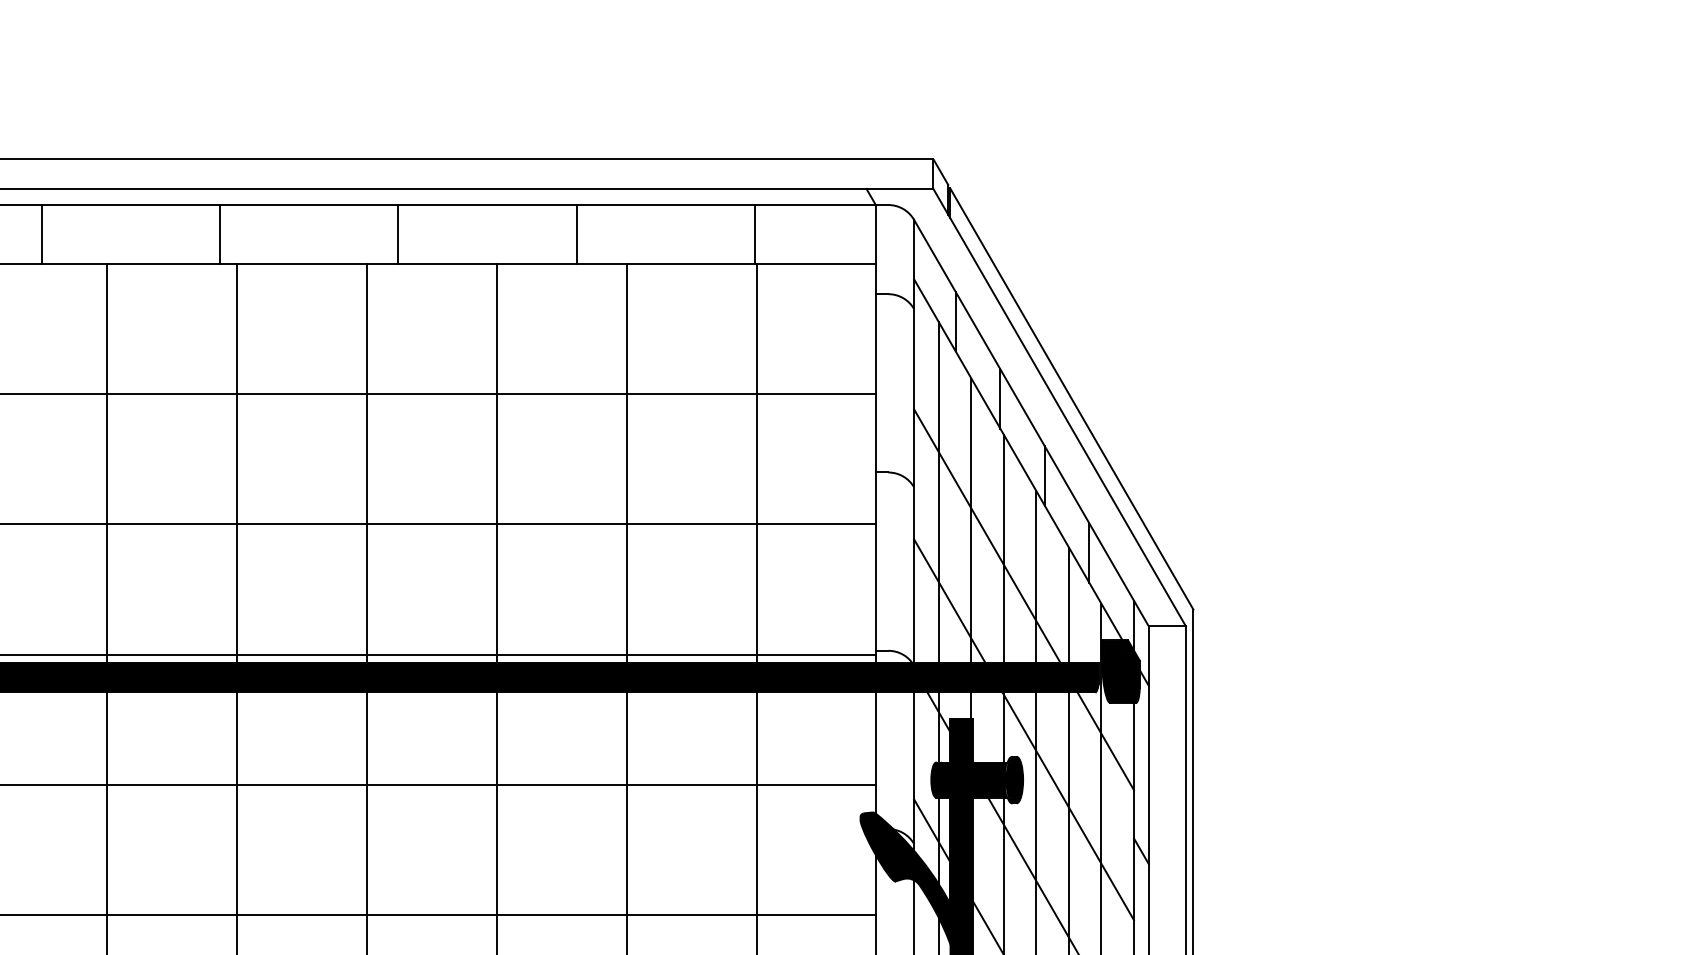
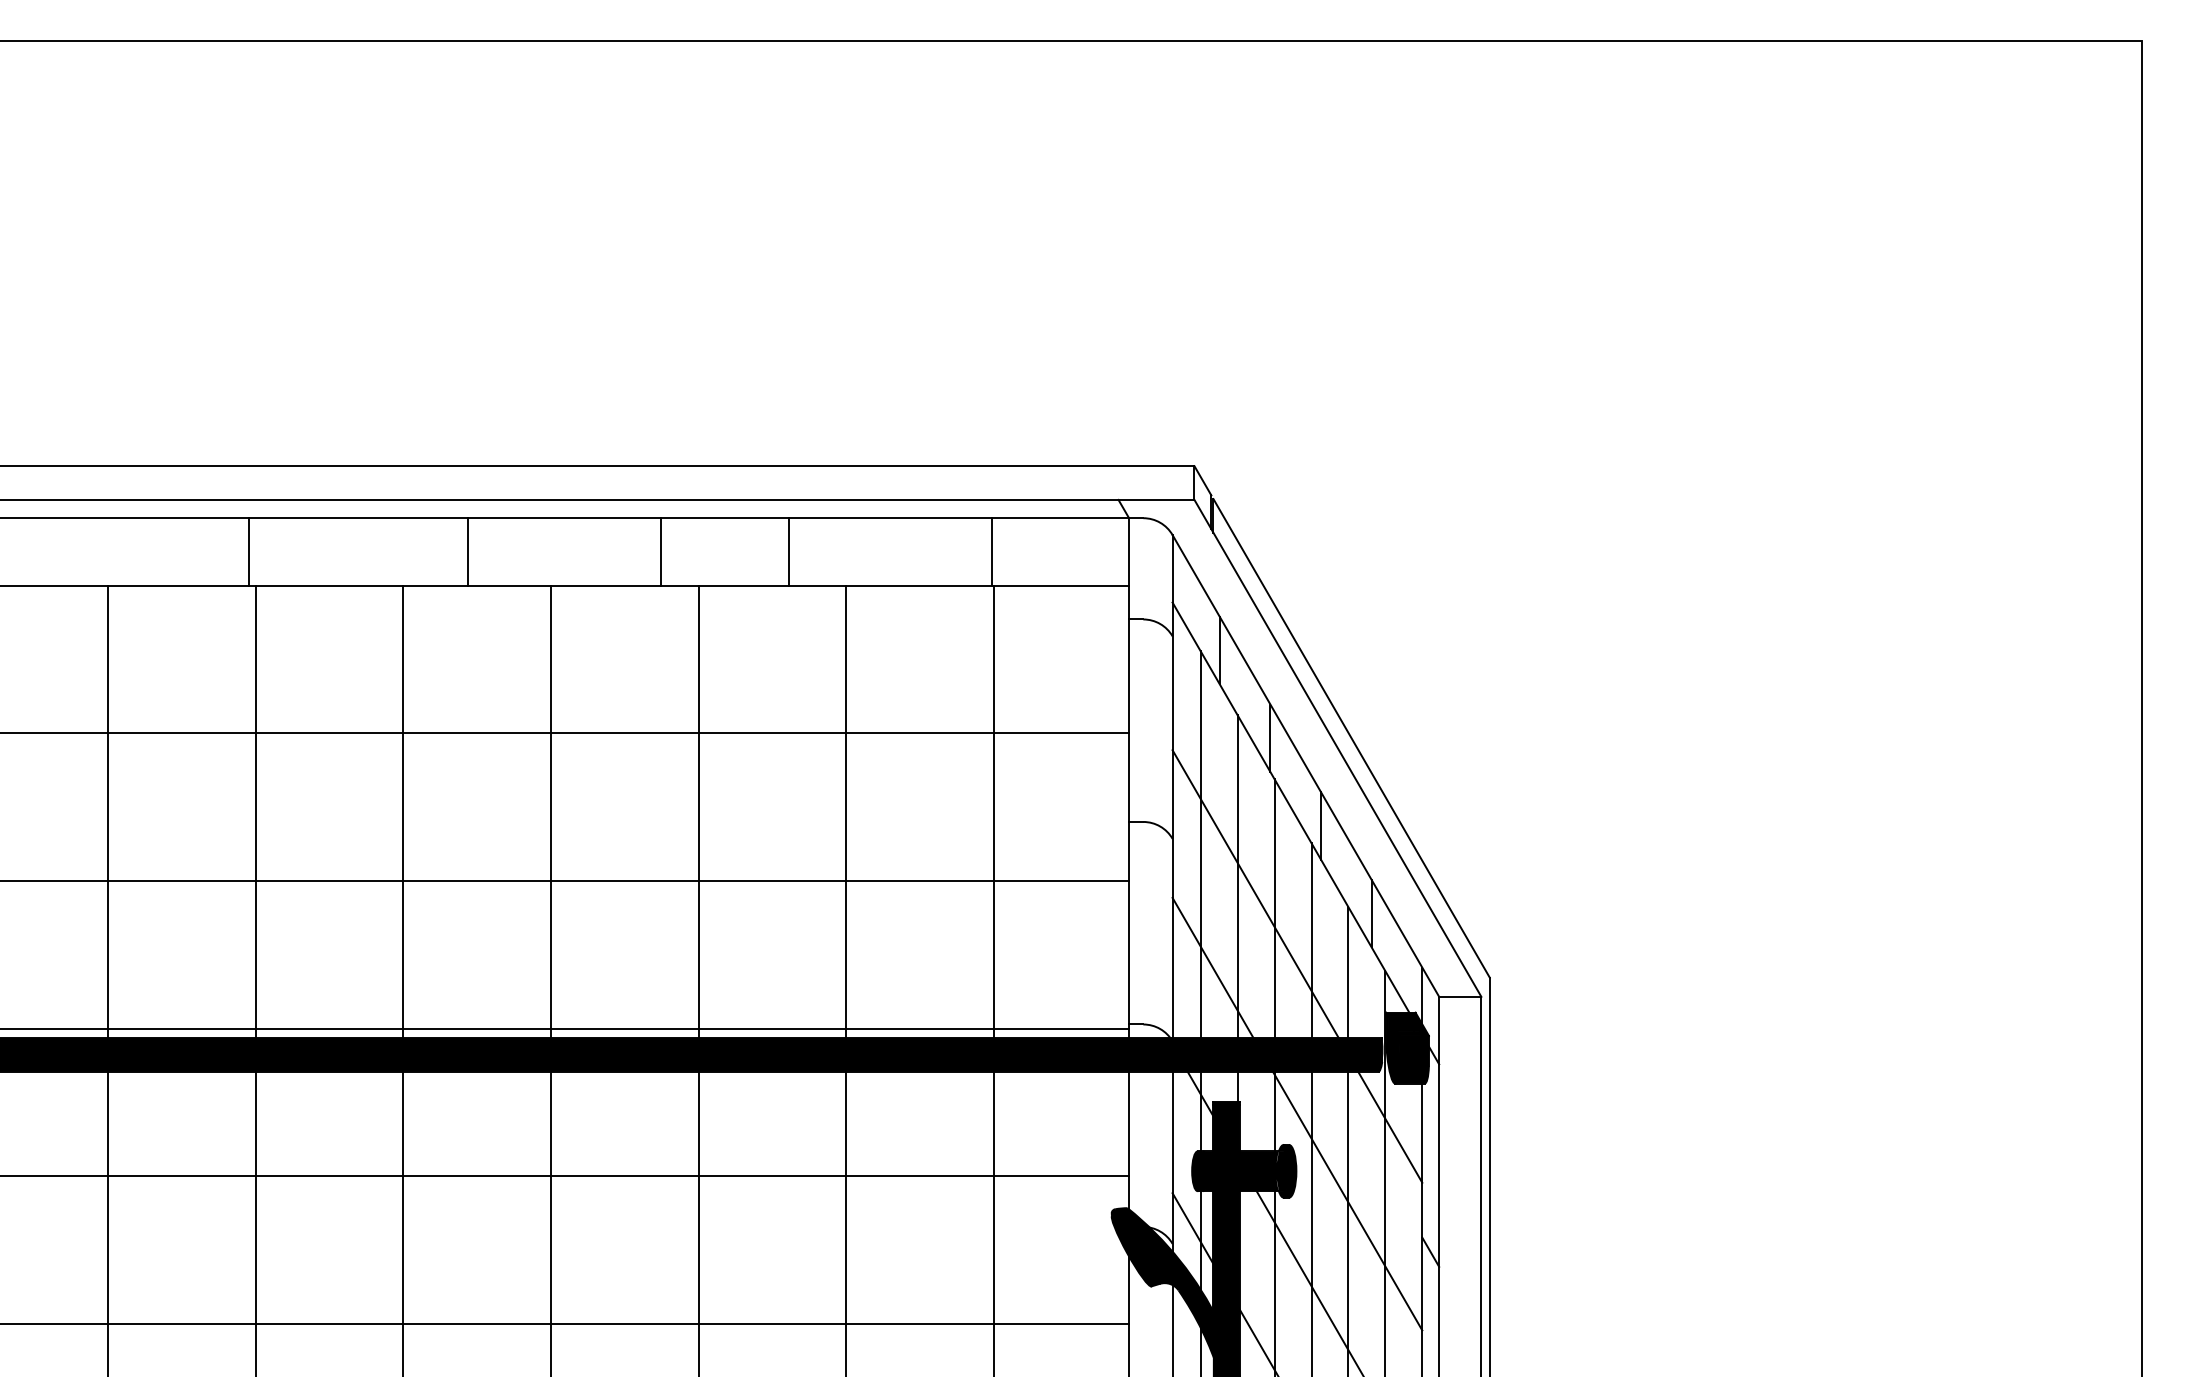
line: (41, 234) -> (248, 551), moved
line: (220, 234) -> (468, 551), moved
line: (398, 234) -> (660, 551), moved

